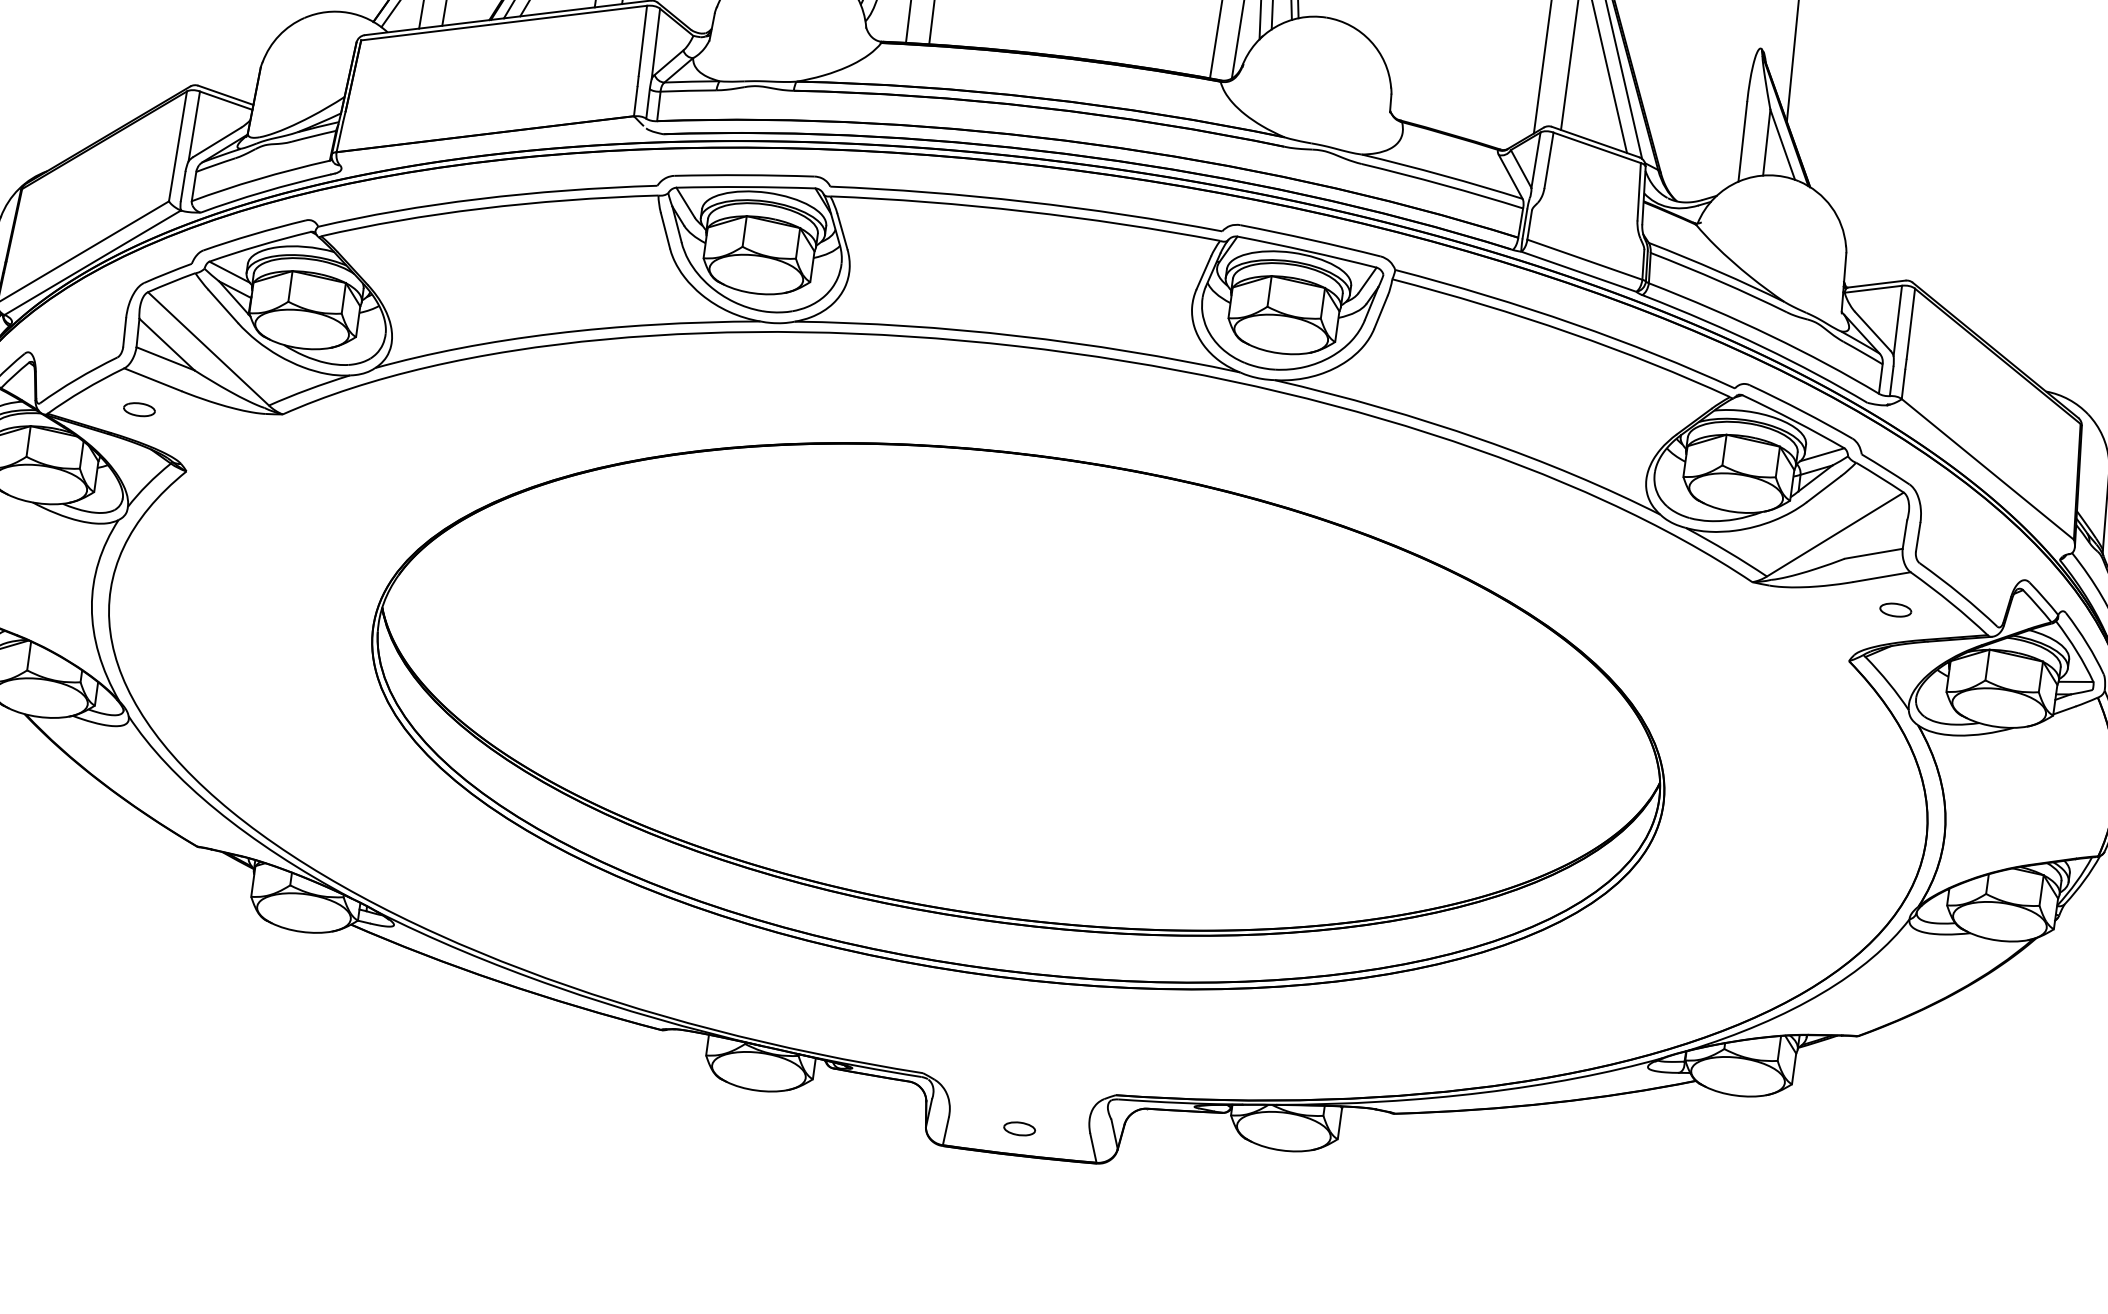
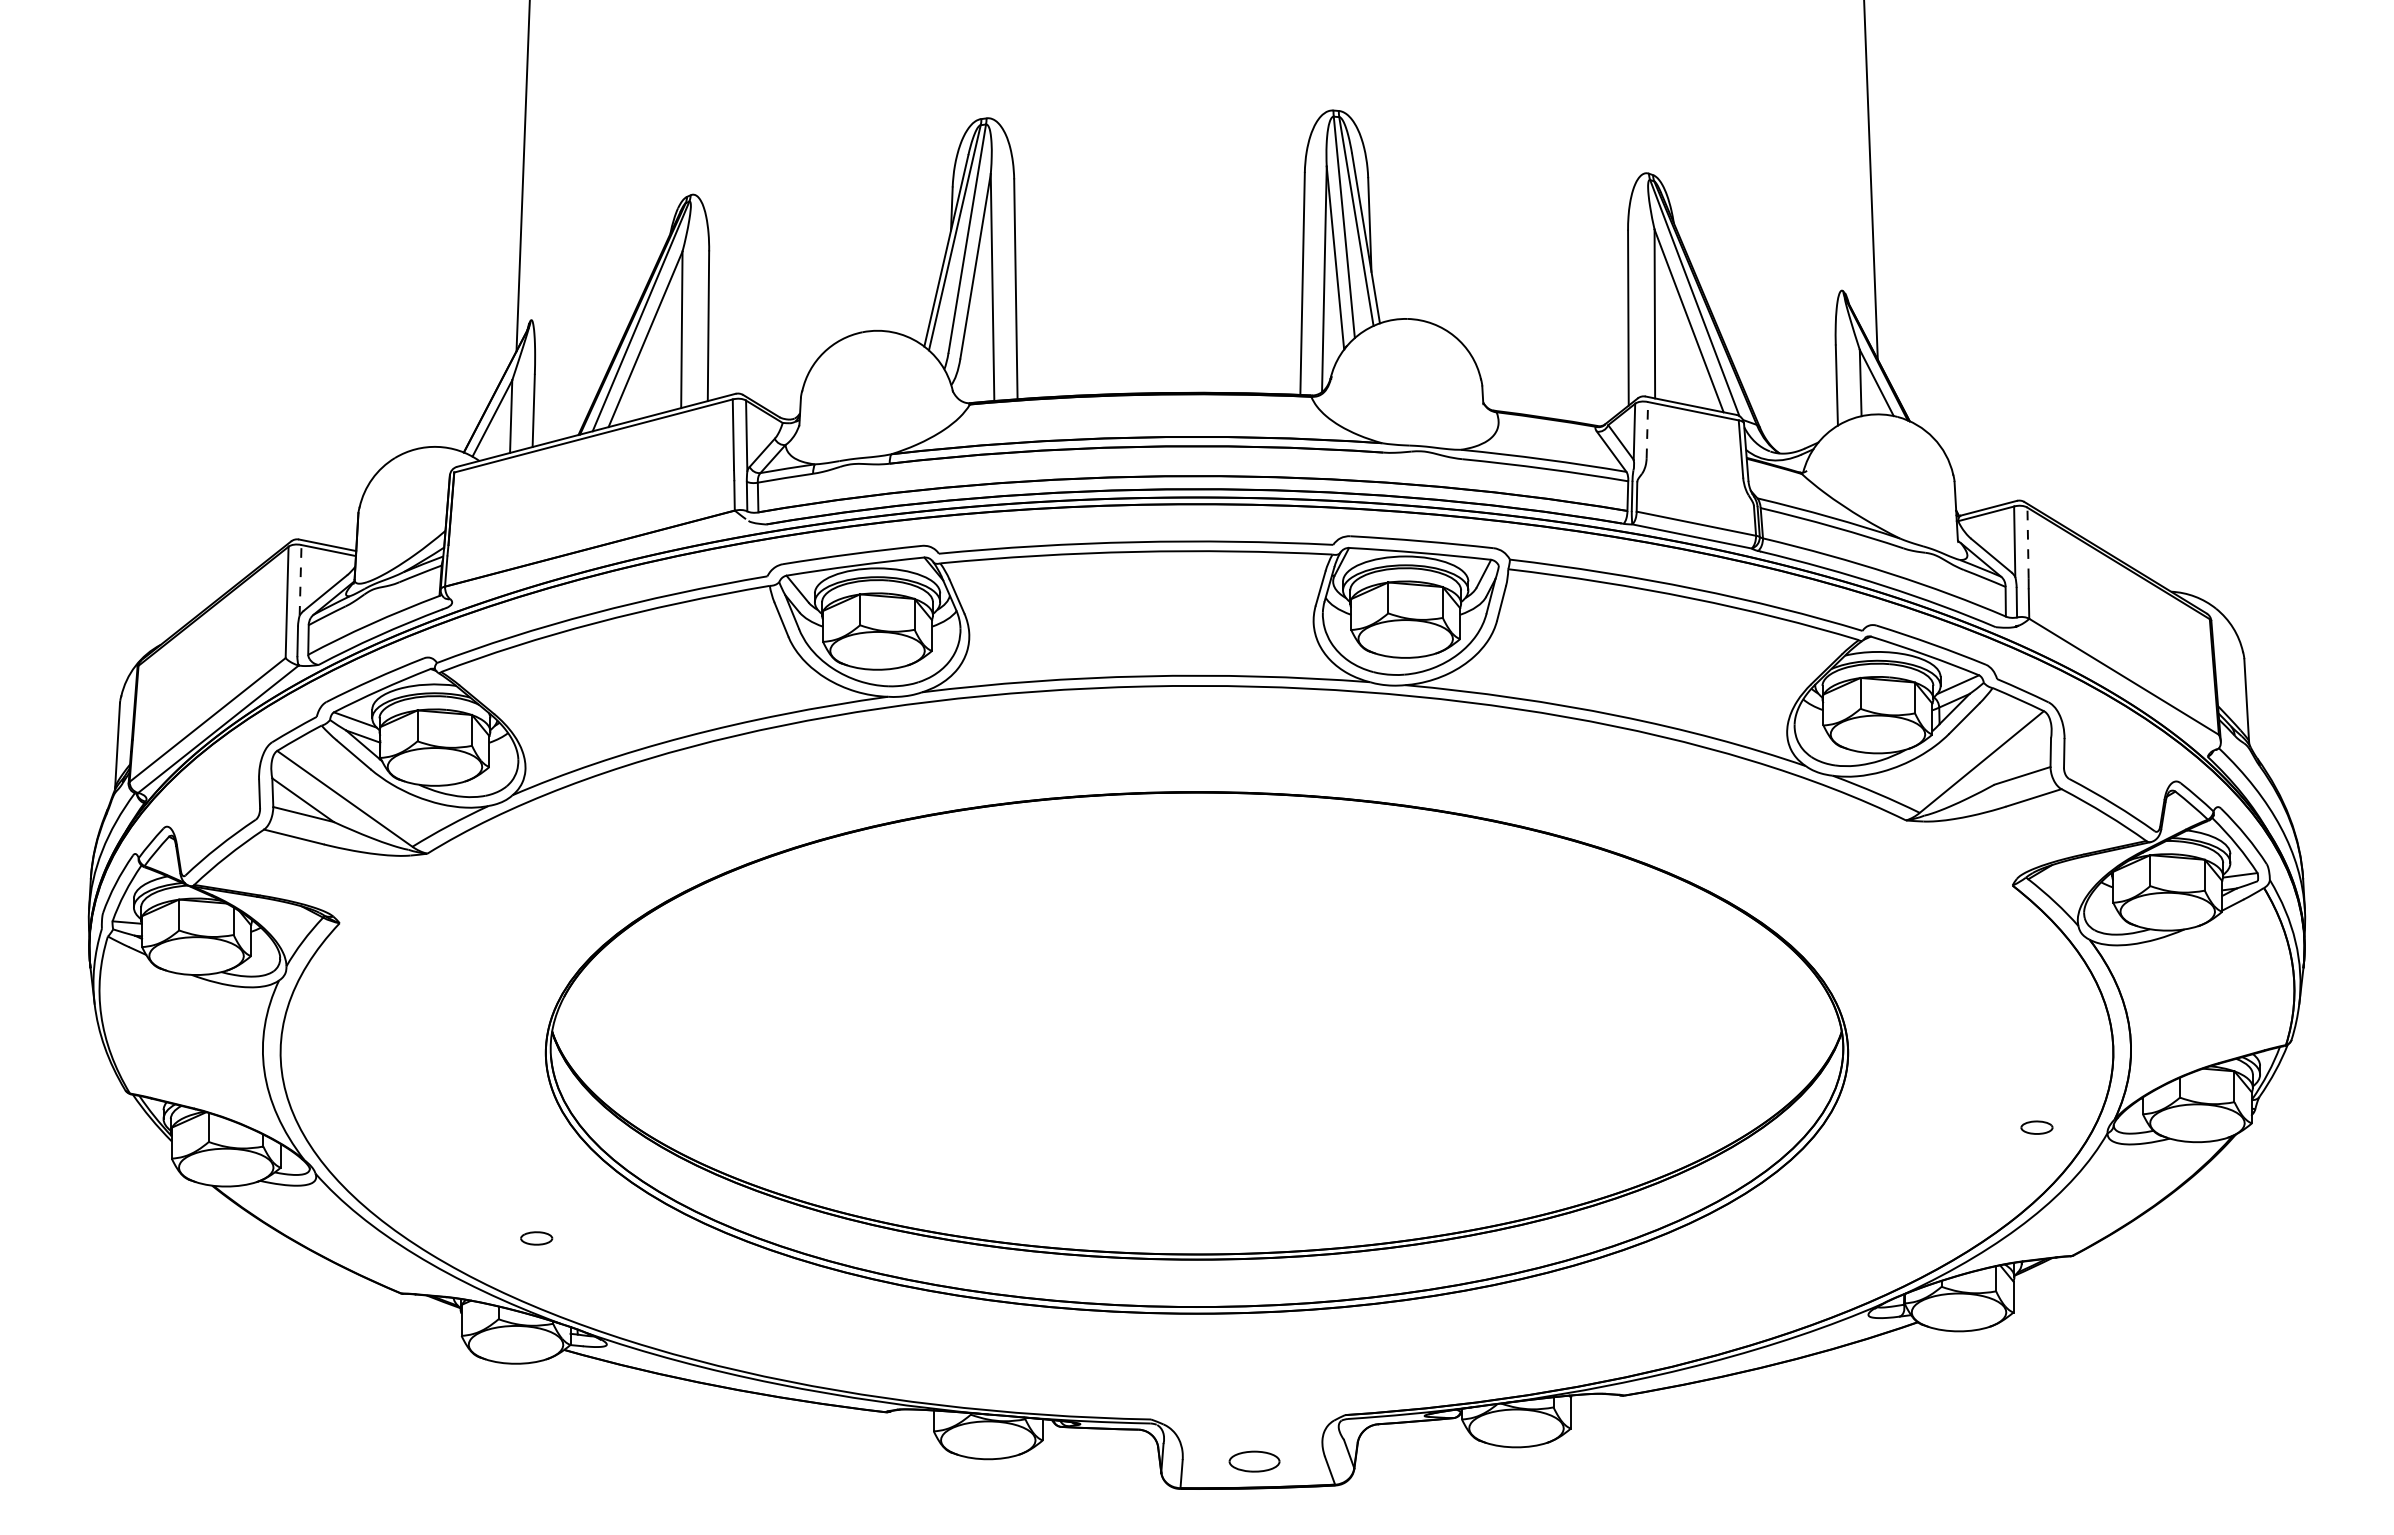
line: (194, 125) -> (300, 579), solid -> dashed
line: (1549, 159) -> (1647, 429), solid -> dashed
line: (1911, 323) -> (2028, 542), solid -> dashed
part: (139, 409) -> (536, 1238), moved
part: (1895, 609) -> (2036, 1127), moved
part: (1018, 1128) -> (1253, 1461), size x1.6

